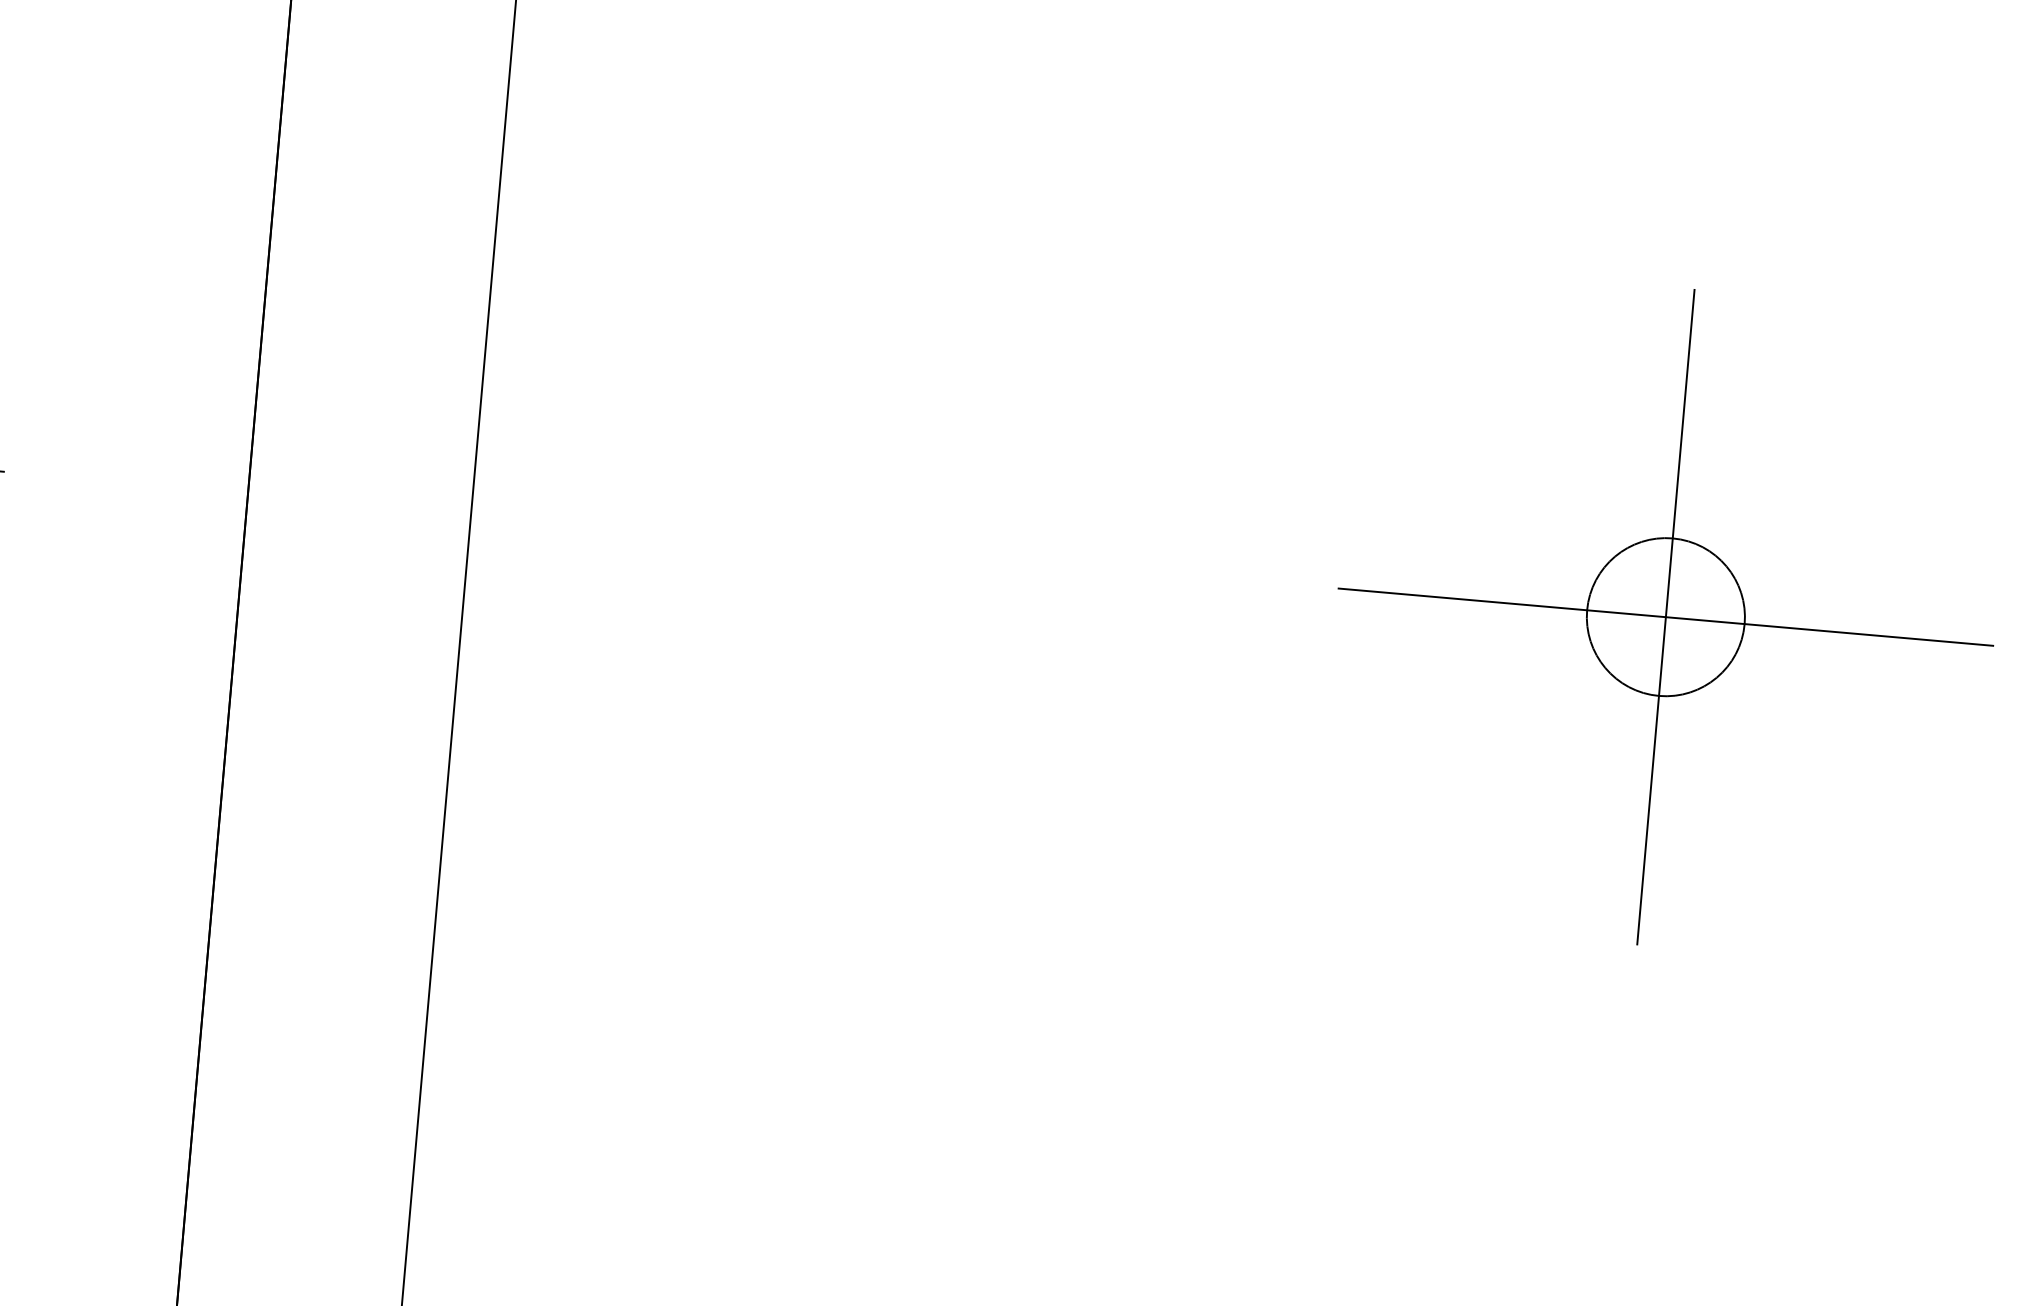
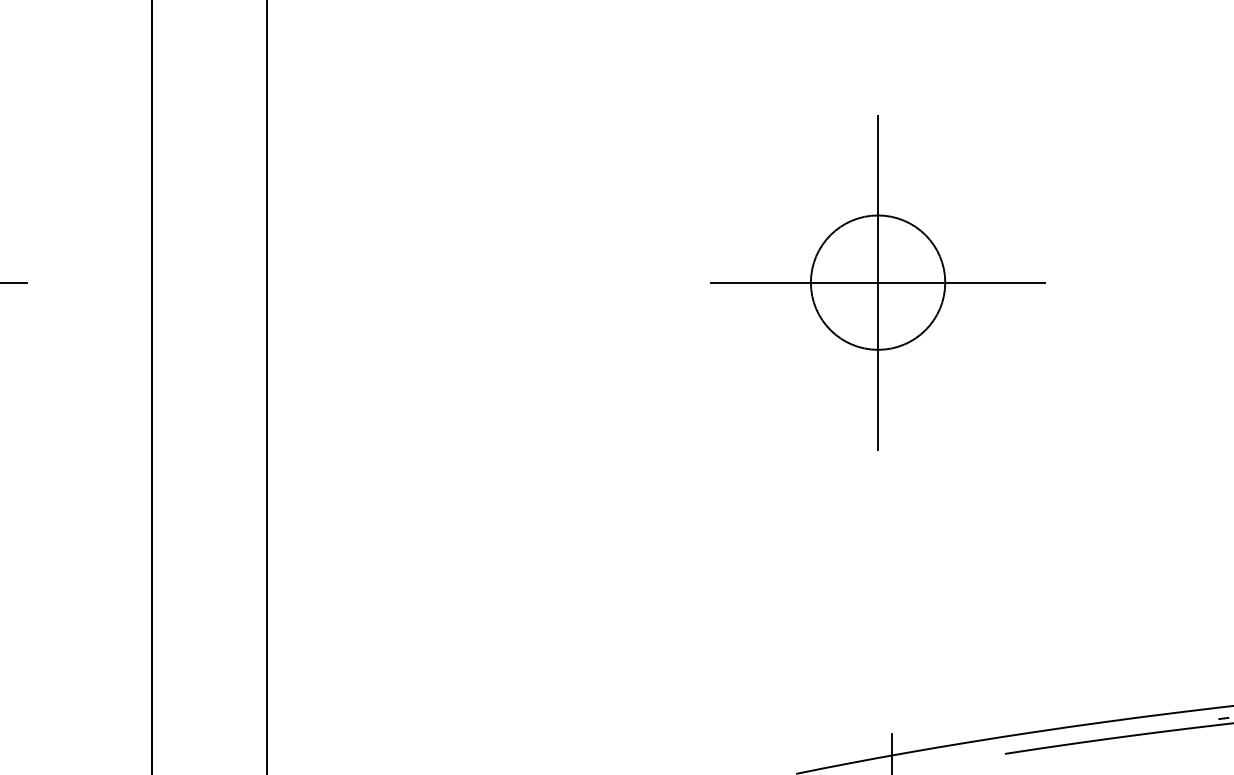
circle: (1664, 616) -> (877, 282), size x1.67

